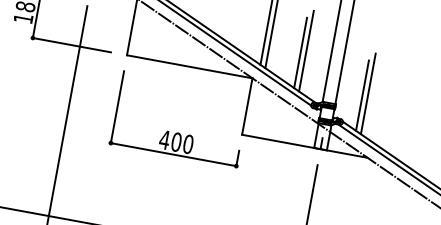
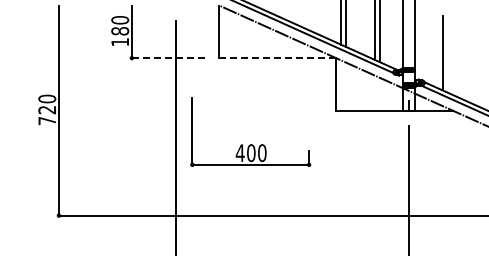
line: (71, 45) -> (167, 58), solid -> dashed
line: (189, 67) -> (277, 58), solid -> dashed
line: (362, 95) -> (437, 55), removed
part: (177, 132) -> (250, 144), moved

